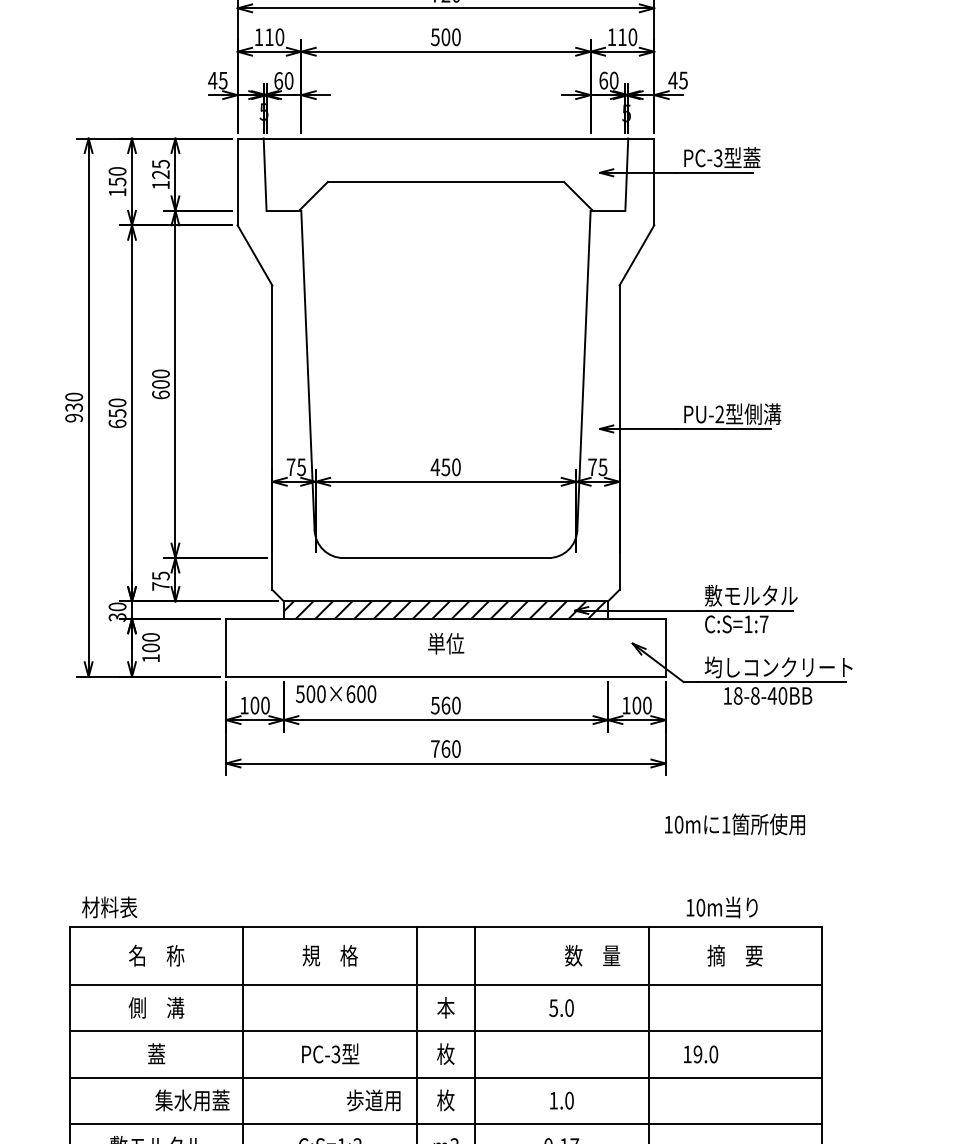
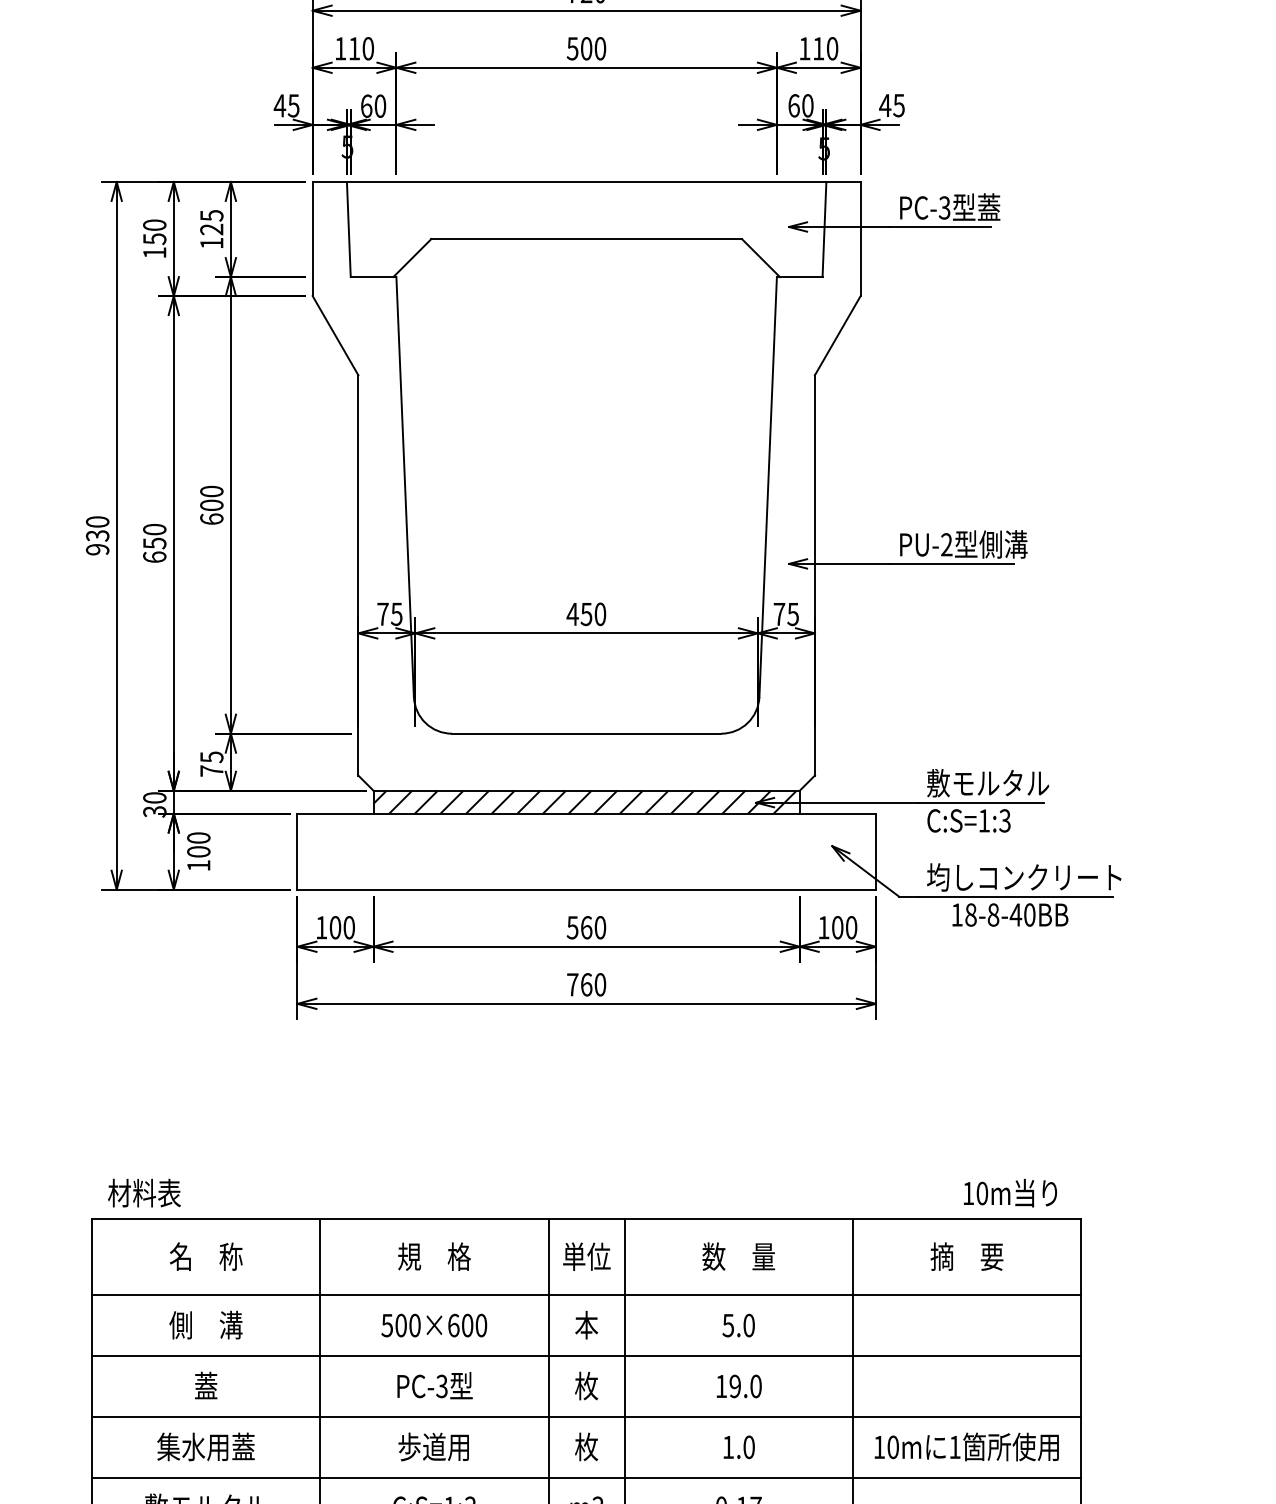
text: (763, 624) -> (1004, 821), C:S=1:7 -> C:S=1:3
text: (446, 643) -> (587, 1256), moved
text: (336, 694) -> (434, 1326), moved
text: (734, 824) -> (966, 1447), moved
text: (721, 907) -> (1009, 1193), moved
text: (592, 955) -> (738, 1256), moved
text: (701, 1054) -> (739, 1386), moved
text: (192, 1100) -> (205, 1447), moved
text: (373, 1100) -> (433, 1447), moved

